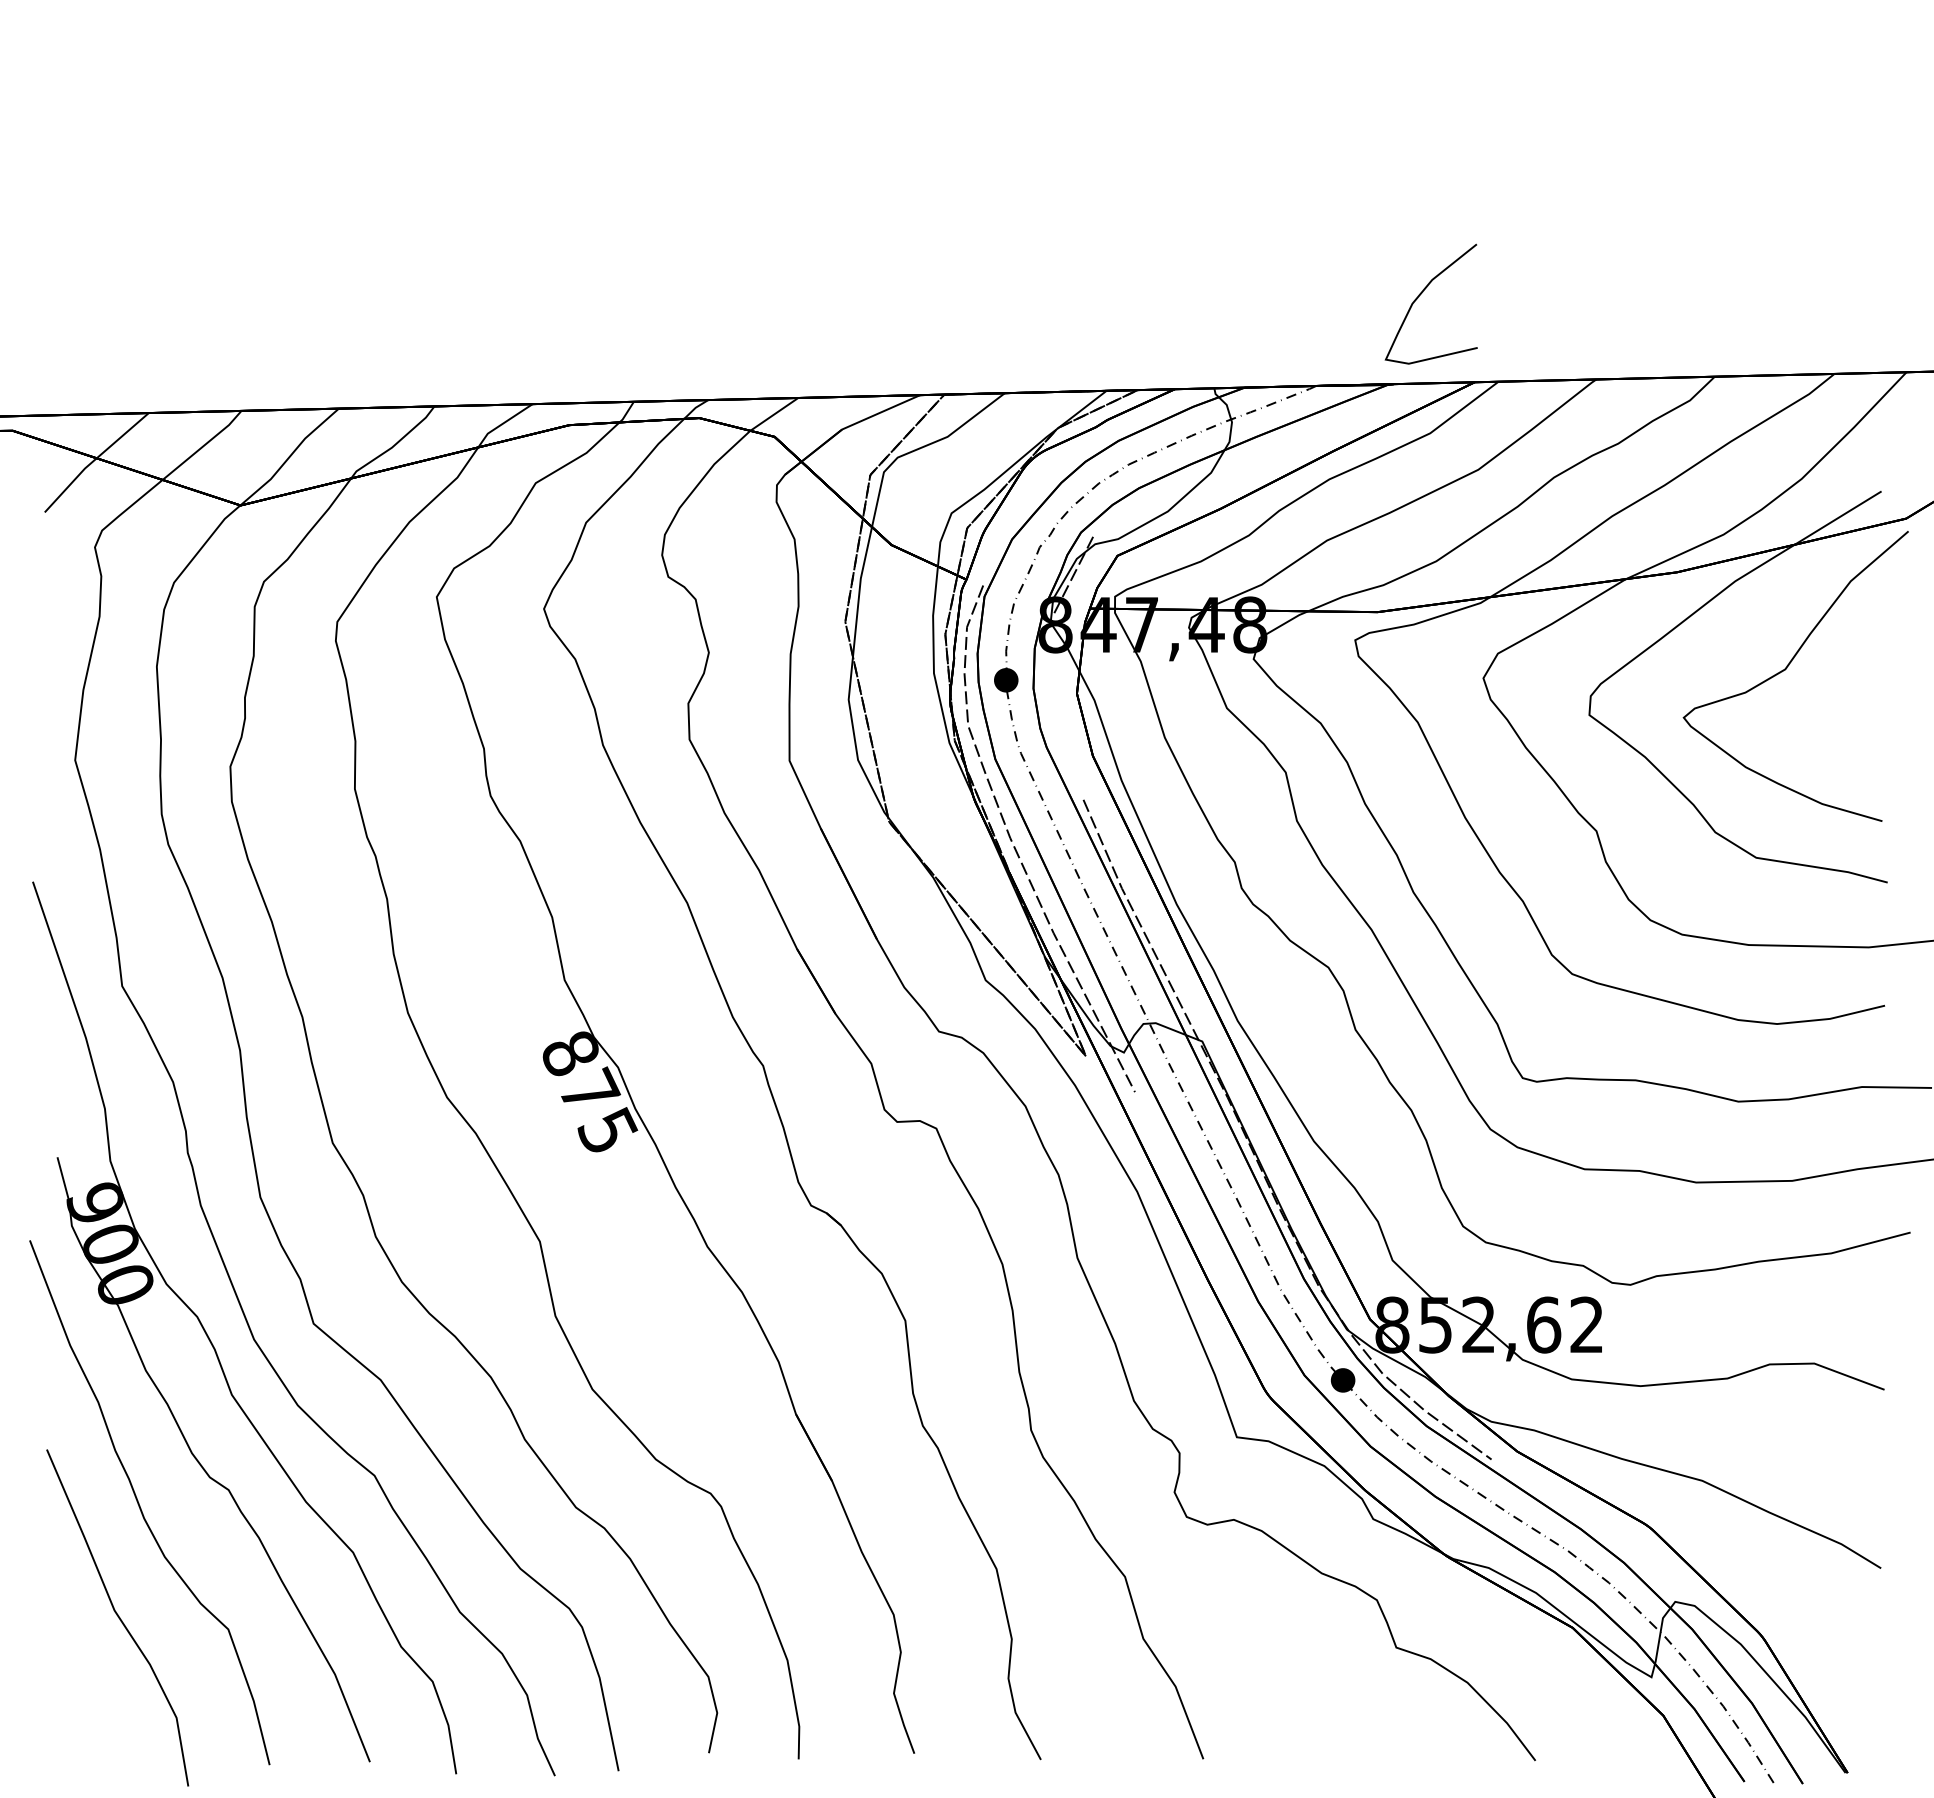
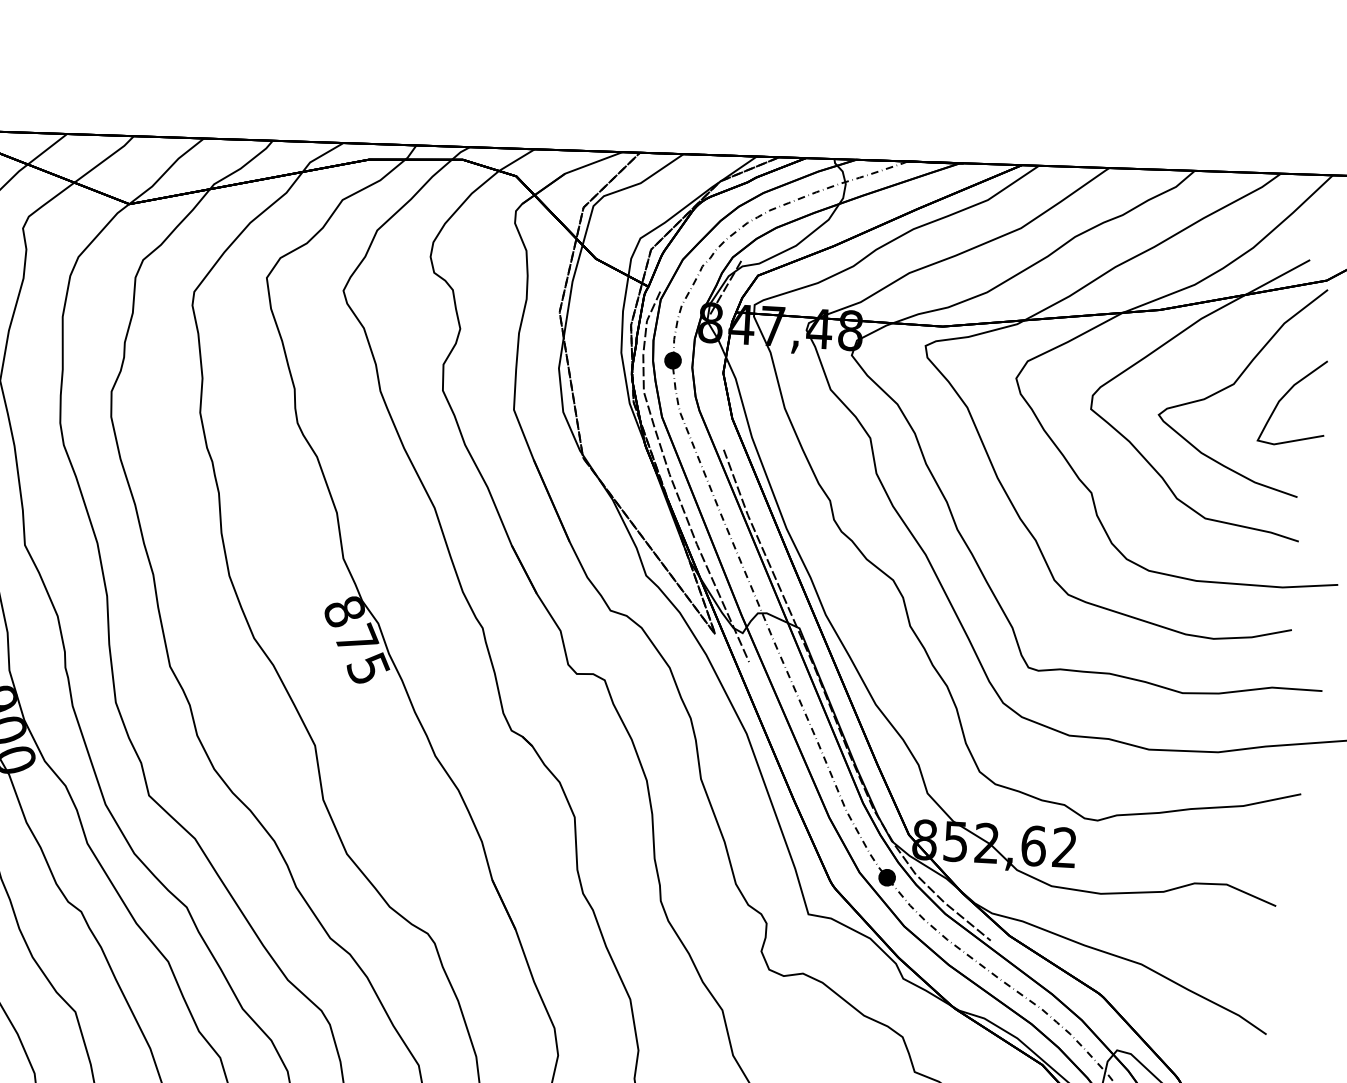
curve: (1421, 294) -> (1285, 395), moved

